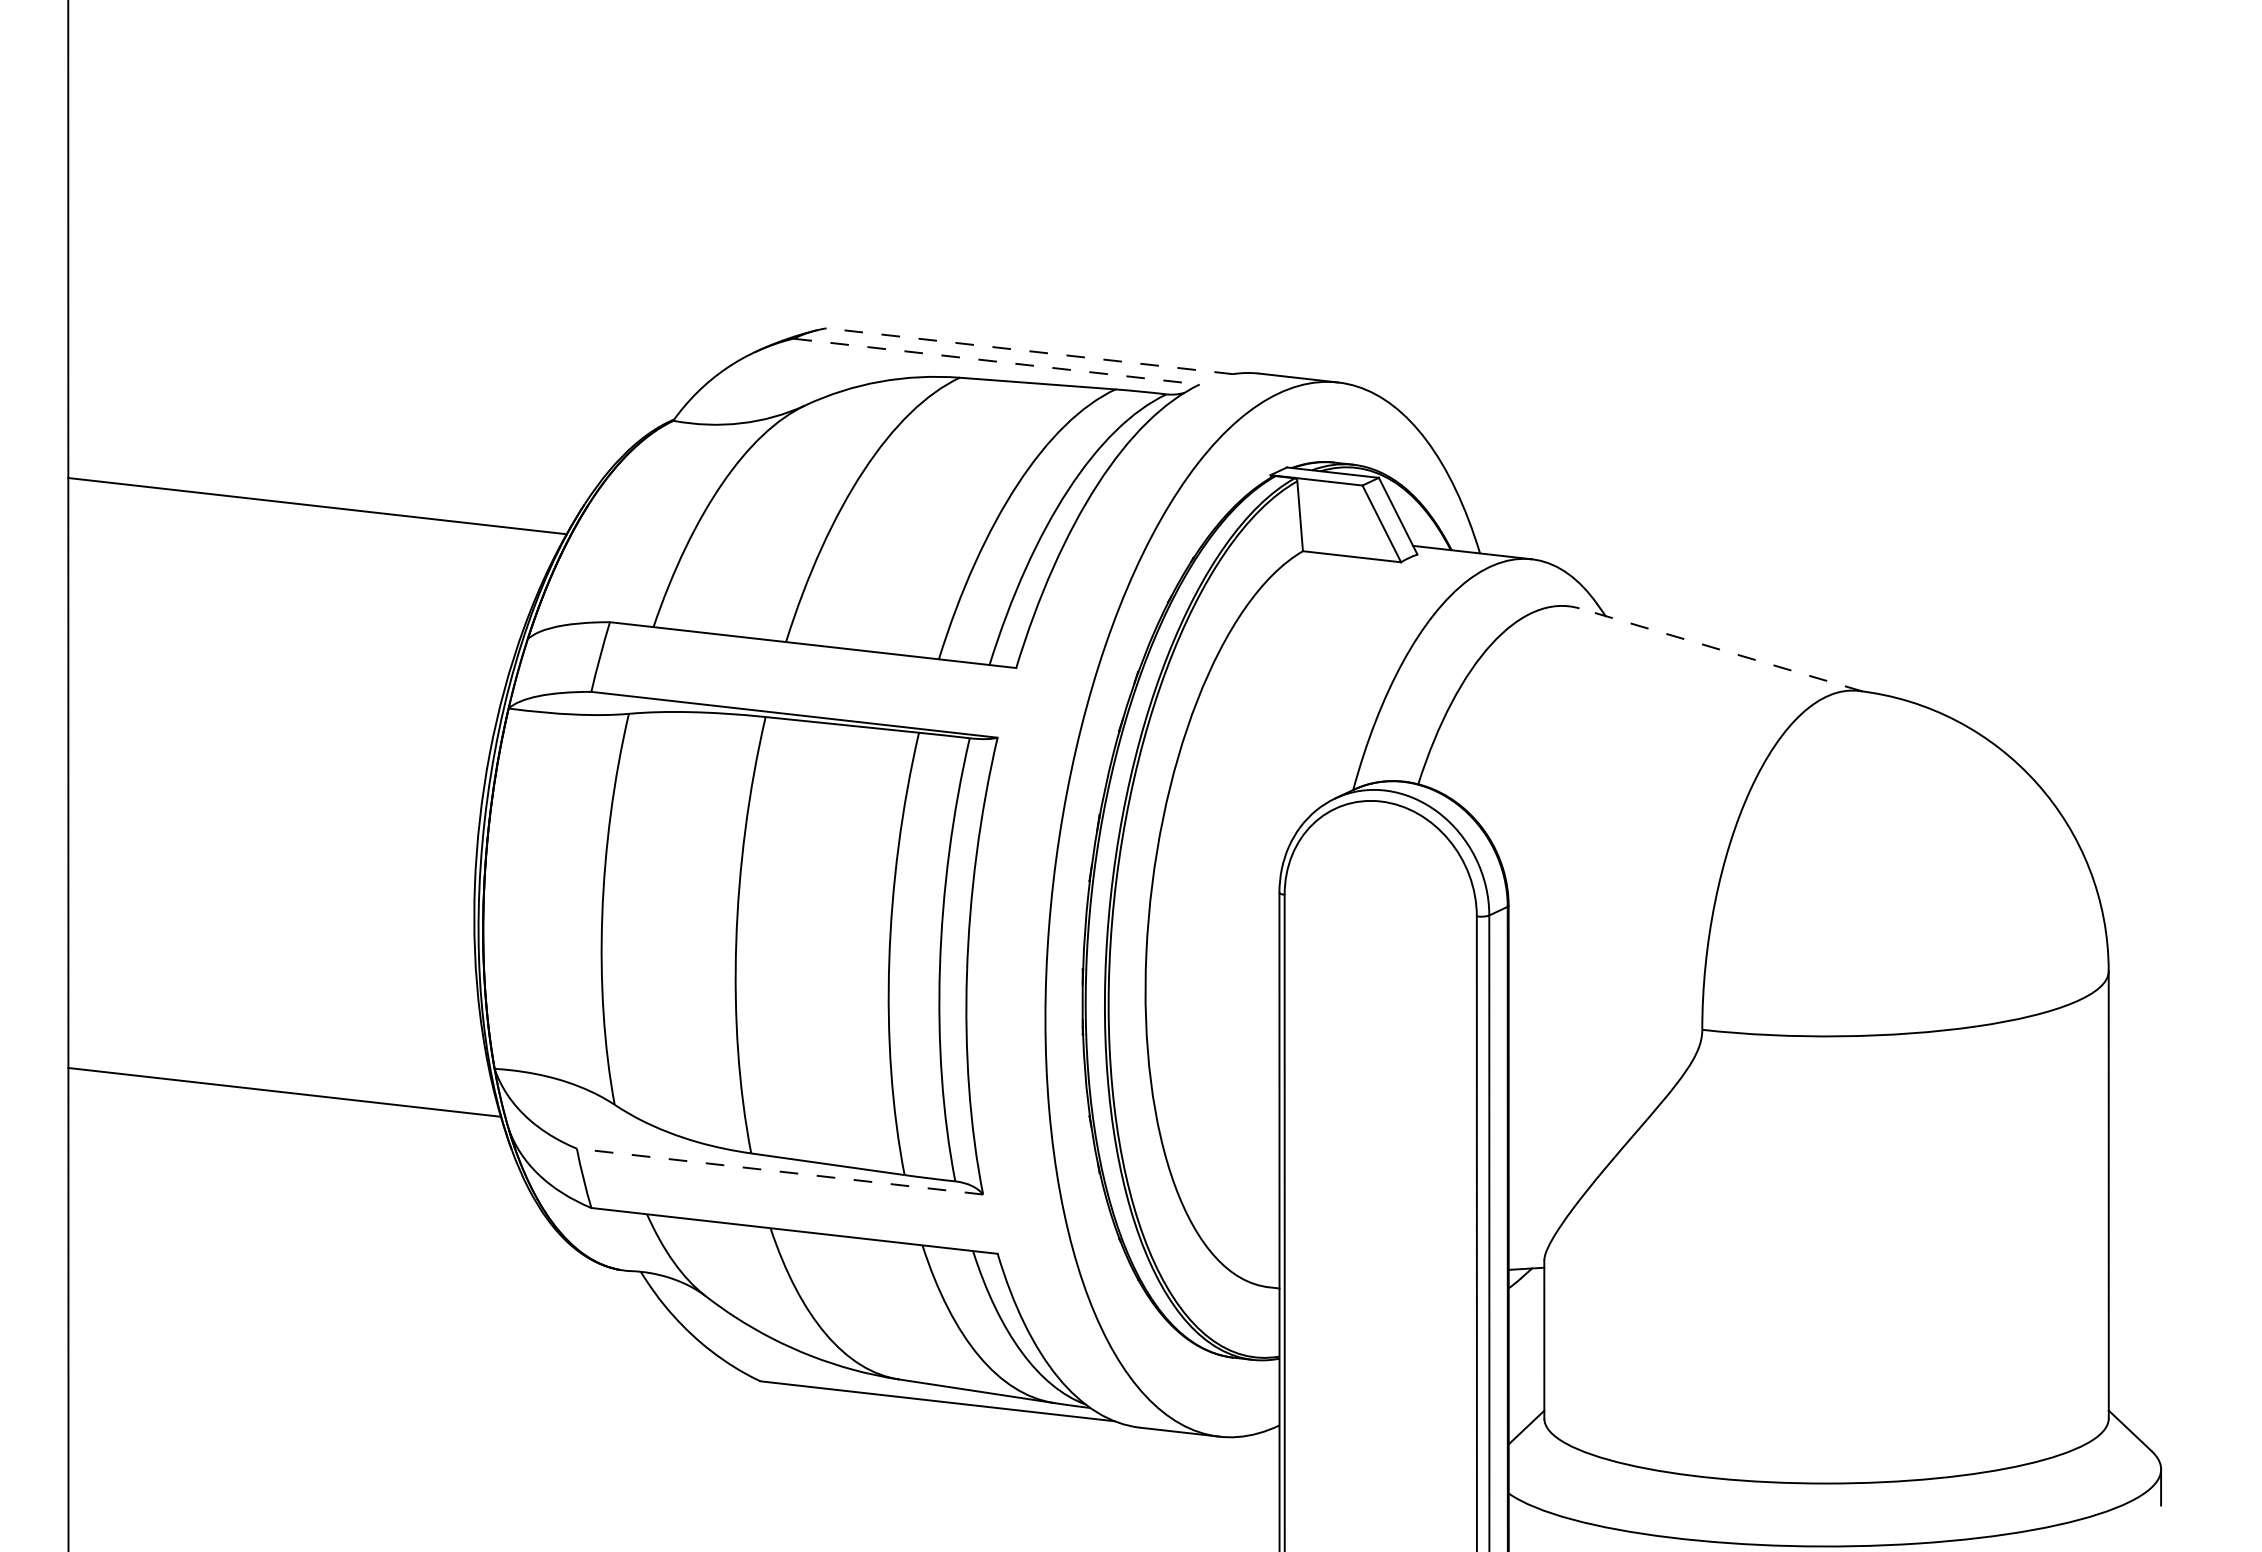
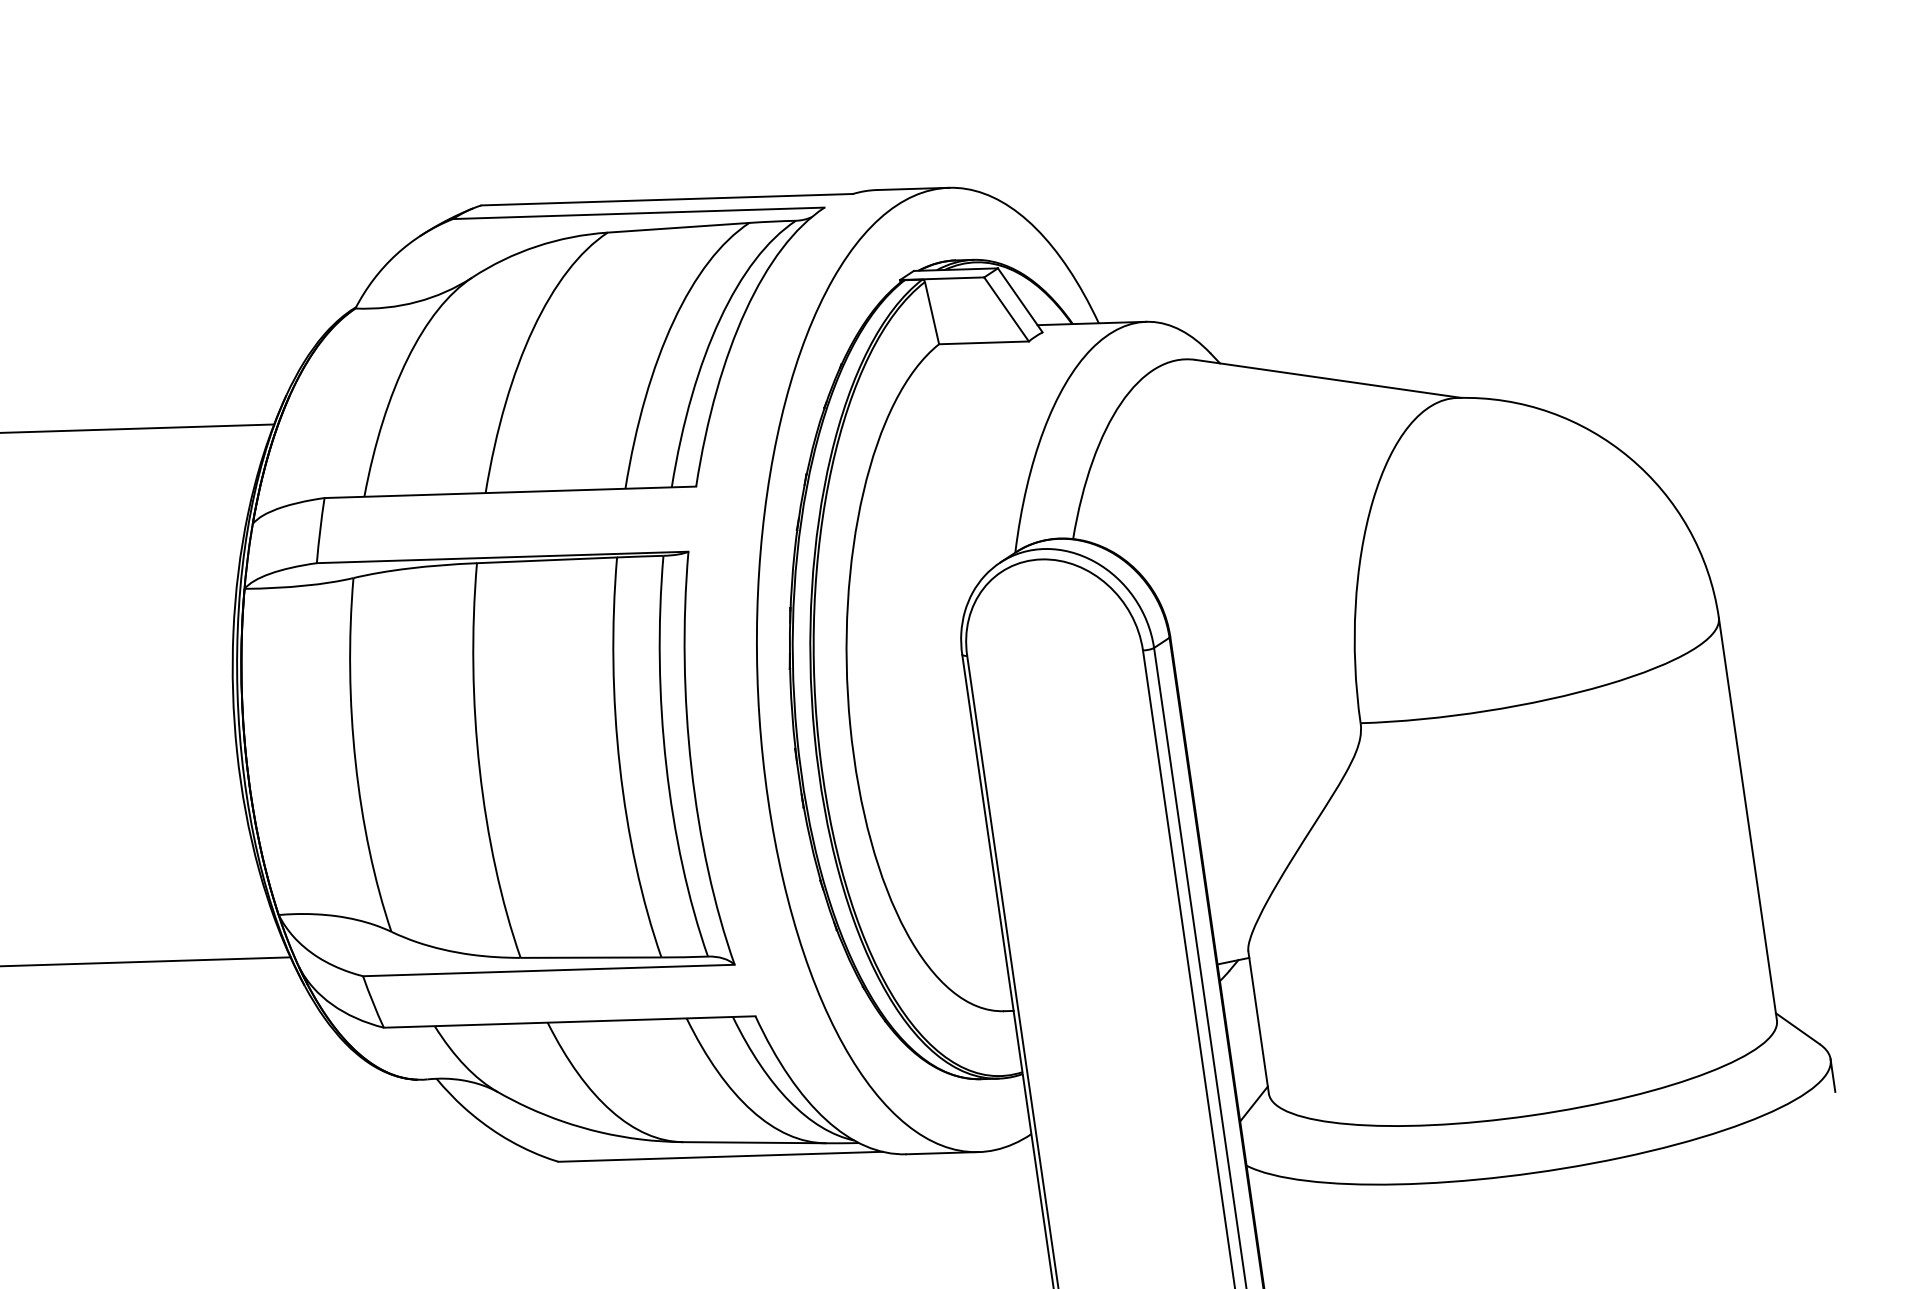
line: (1029, 351) -> (667, 199), dashed -> solid
line: (997, 361) -> (639, 213), dashed -> solid
line: (1721, 649) -> (1328, 378), dashed -> solid
line: (779, 1171) -> (548, 970), dashed -> solid

